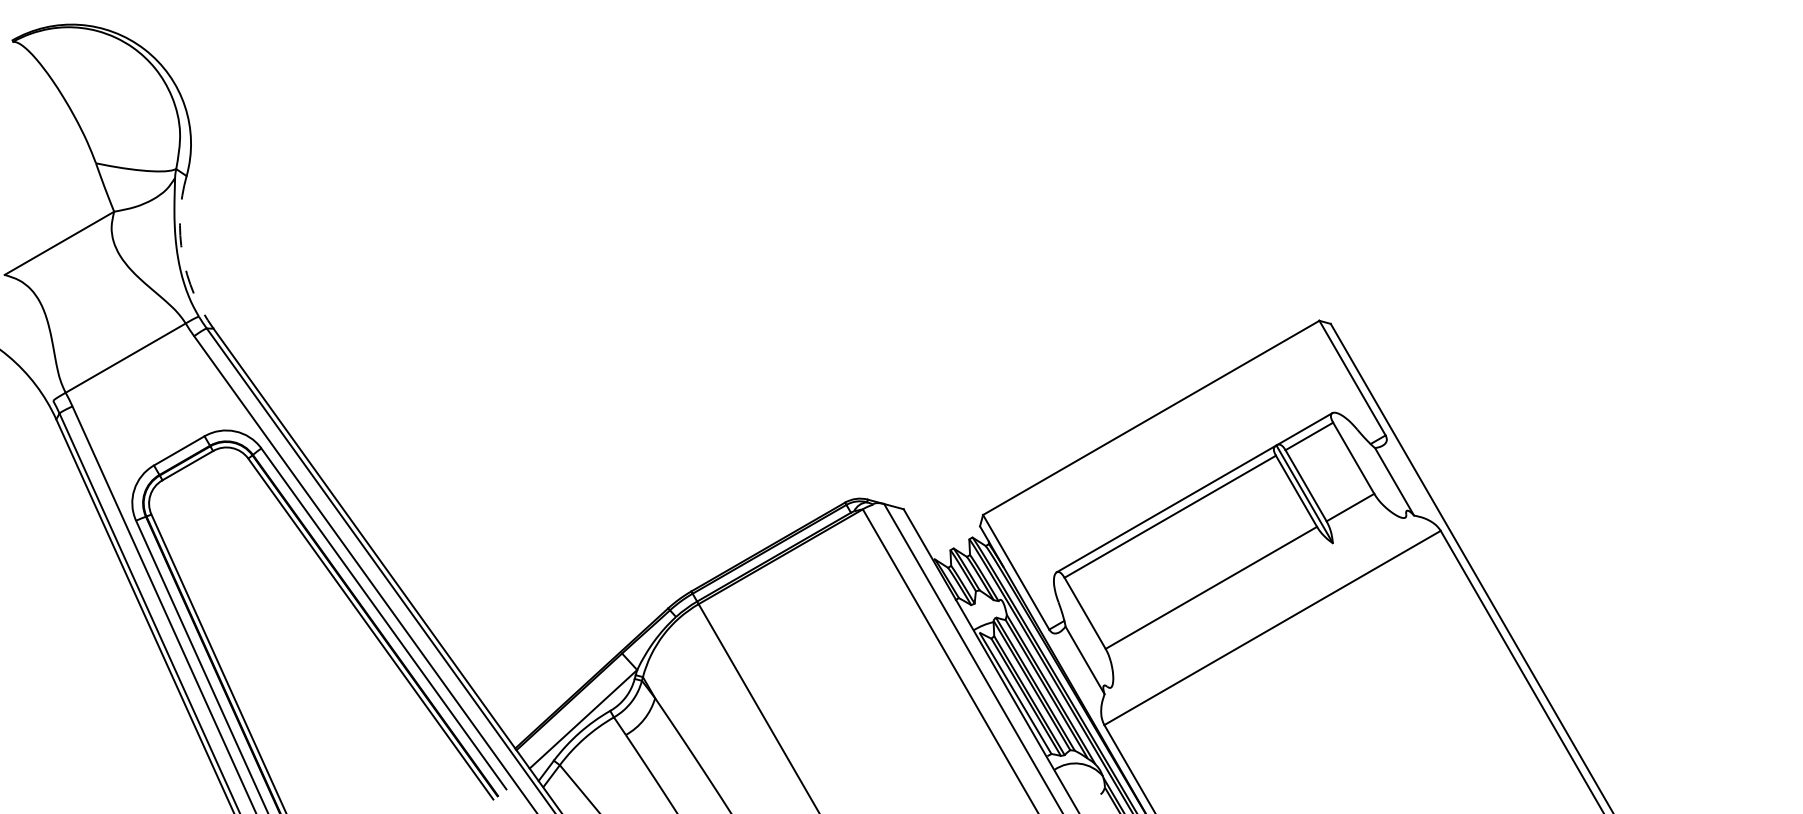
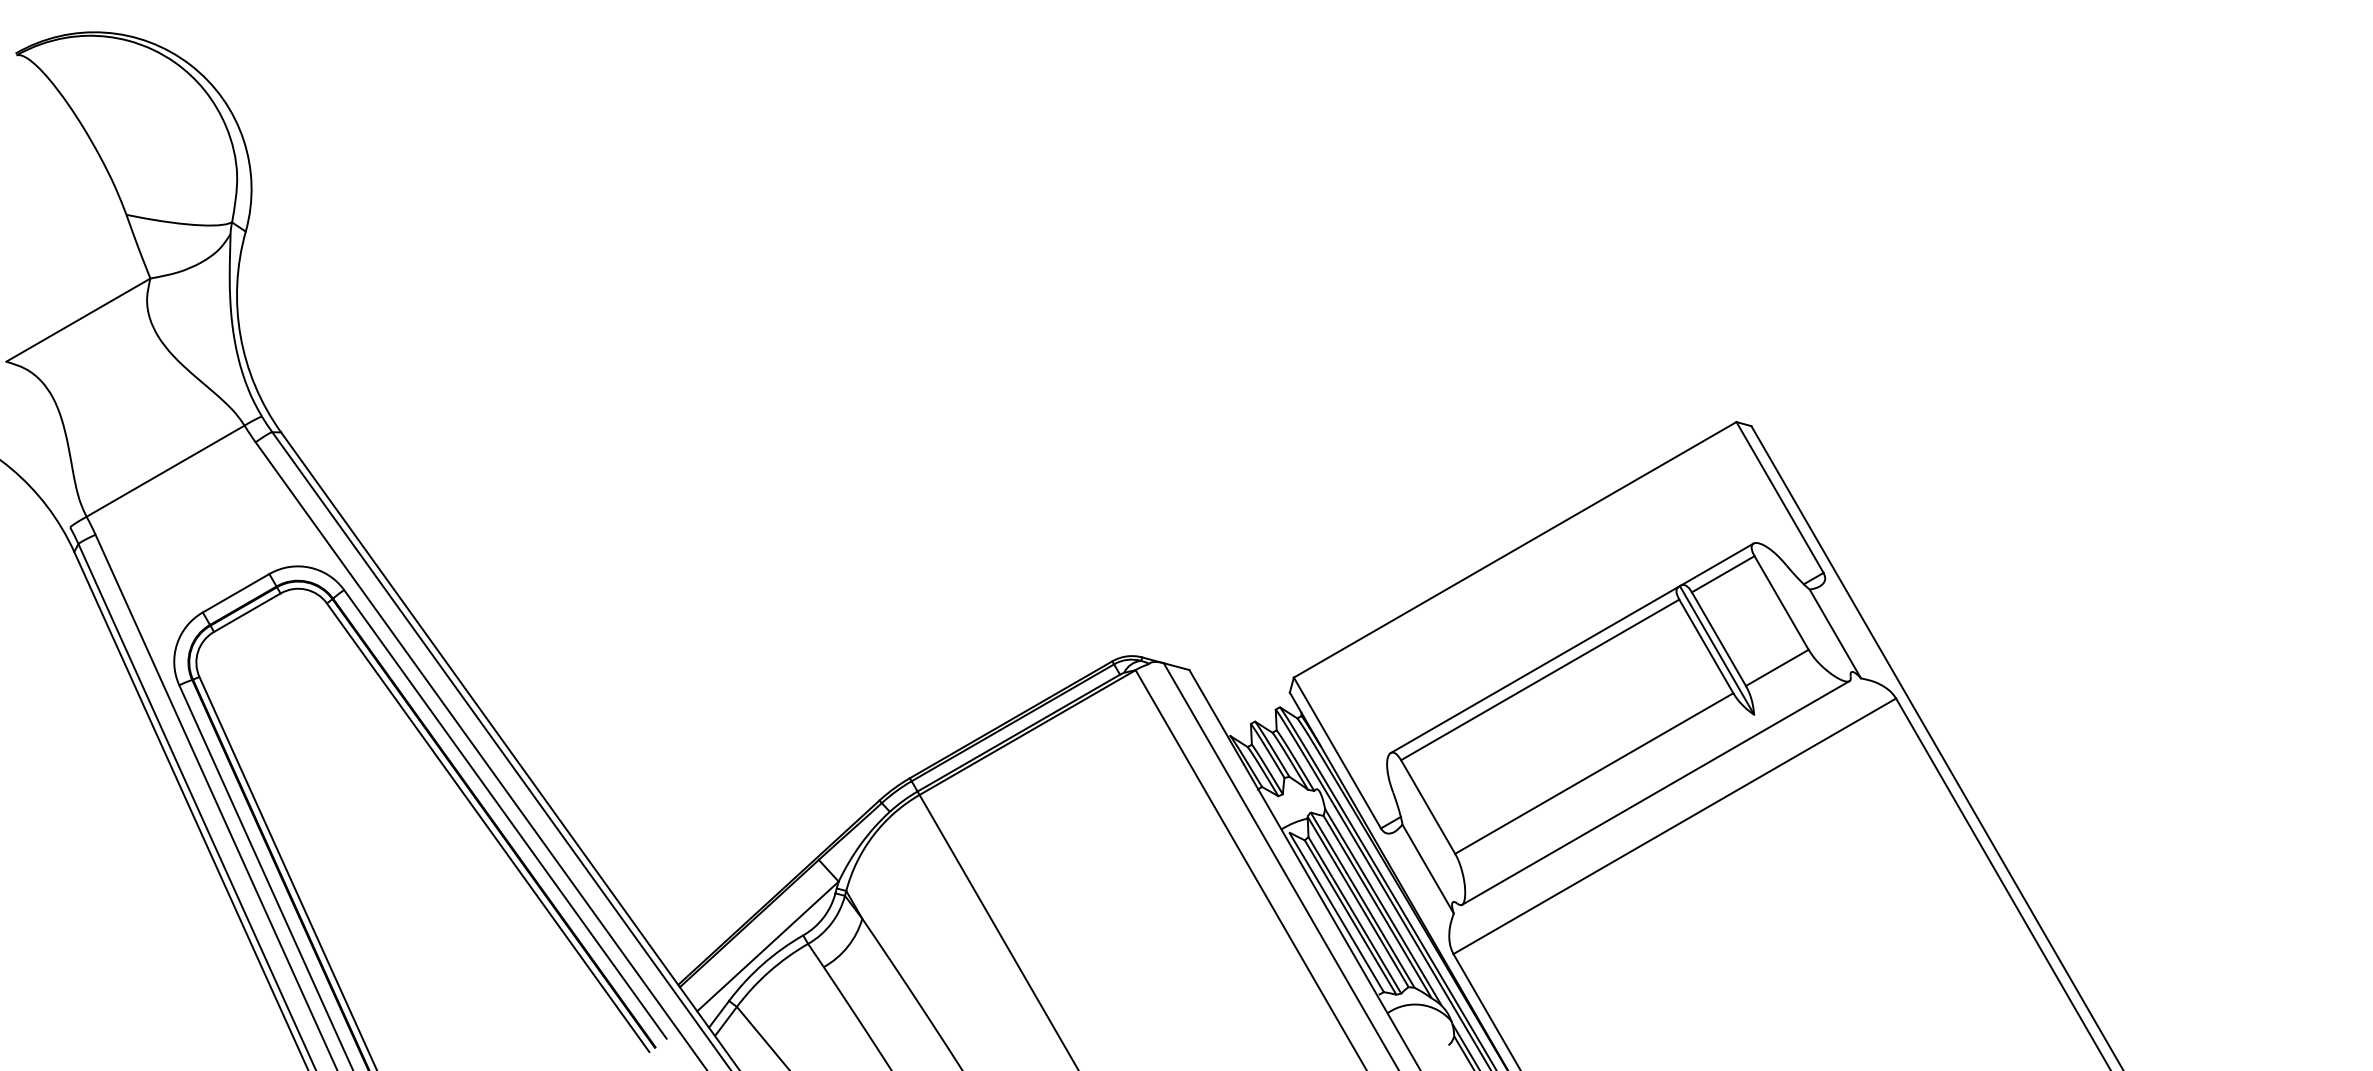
arc: (182, 255) -> (240, 336), dashed -> solid
line: (1257, 602) -> (1655, 792), added

